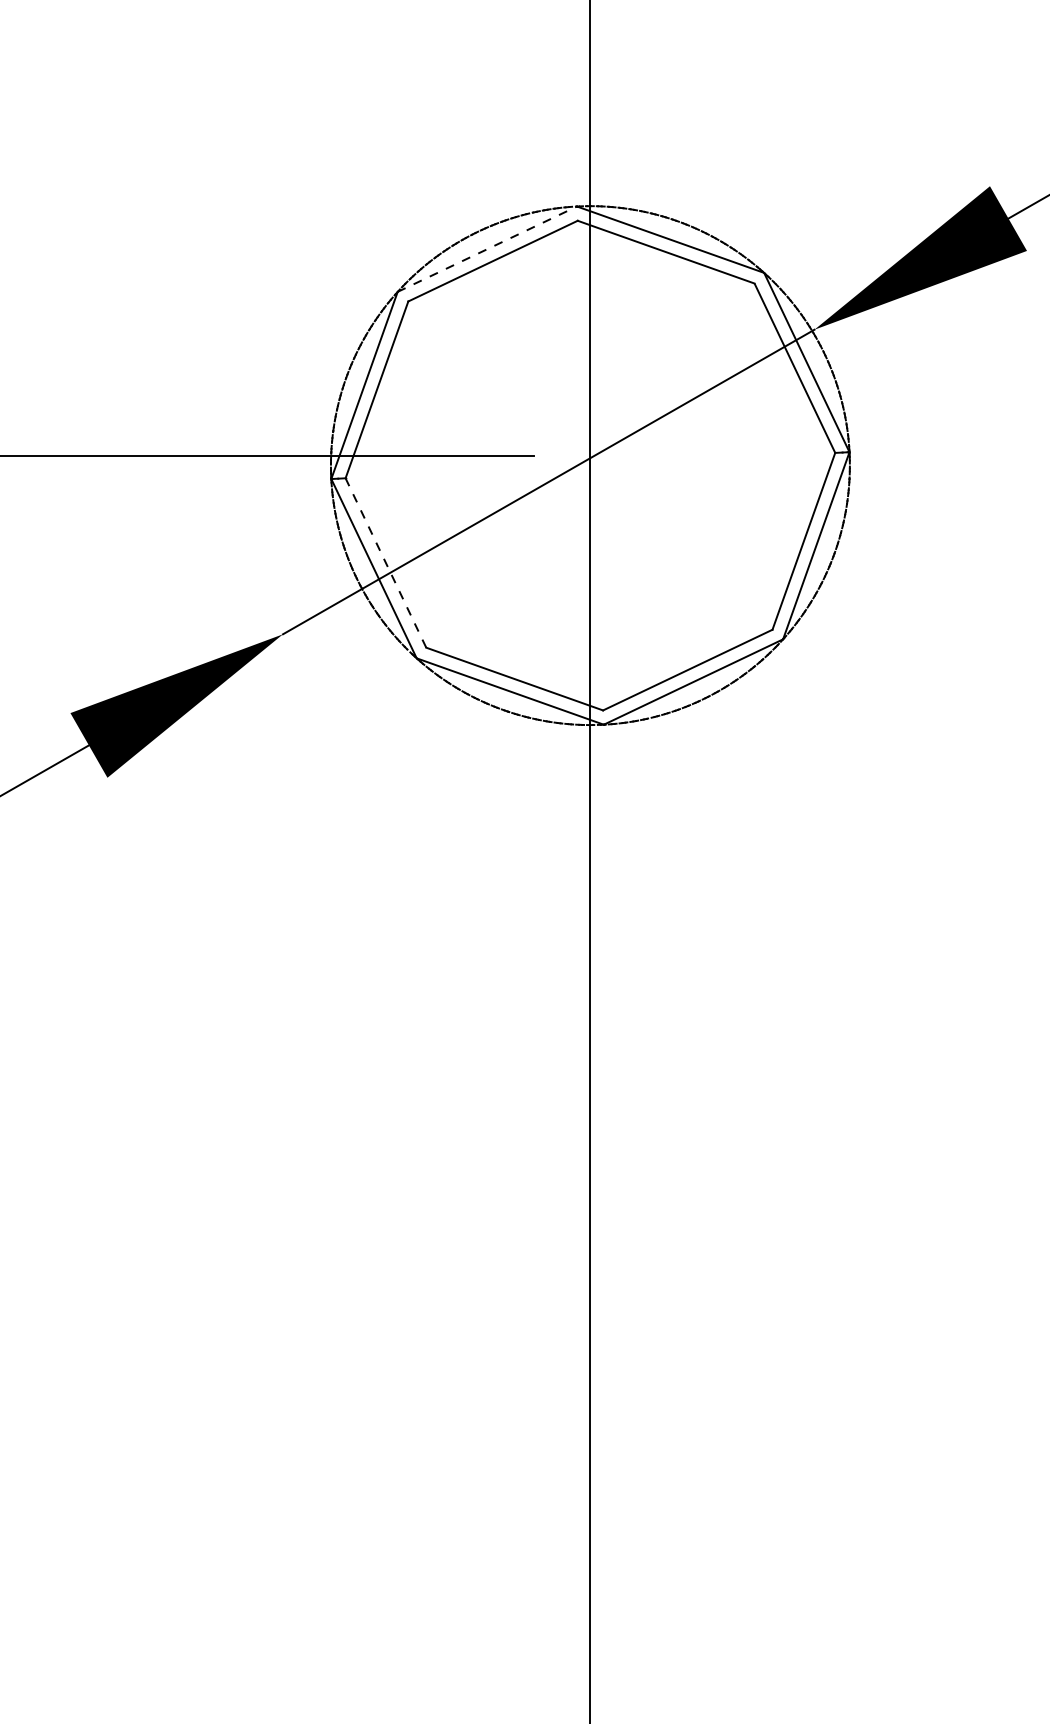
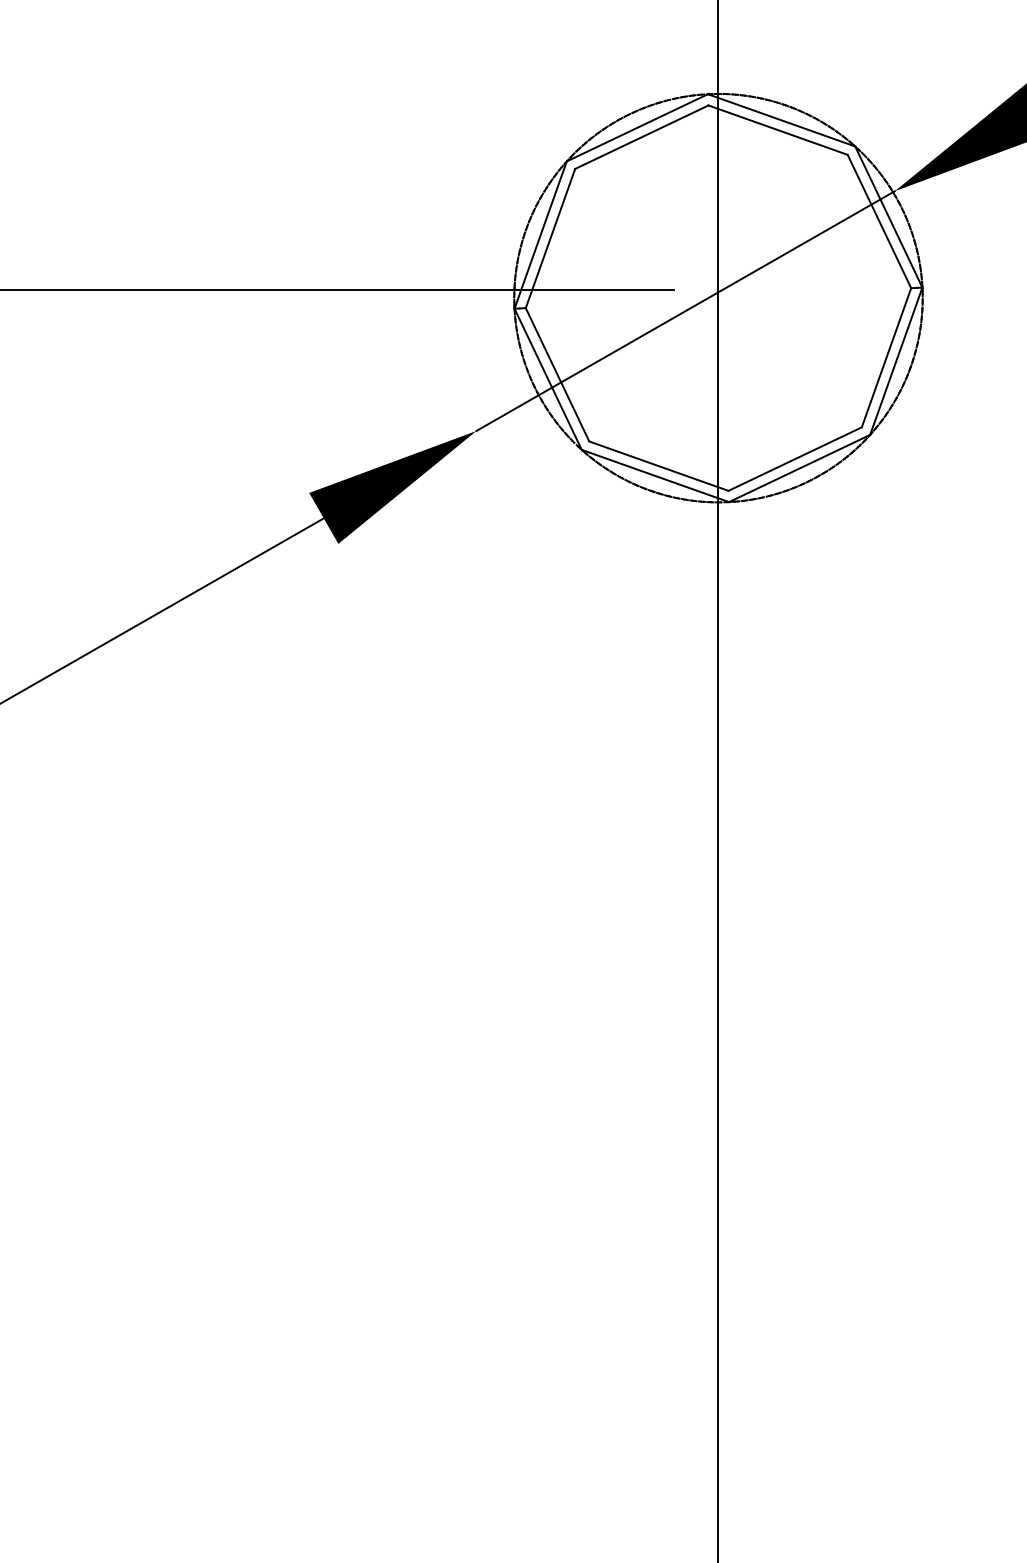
line: (486, 250) -> (636, 128), dashed -> solid
line: (385, 561) -> (557, 373), dashed -> solid

